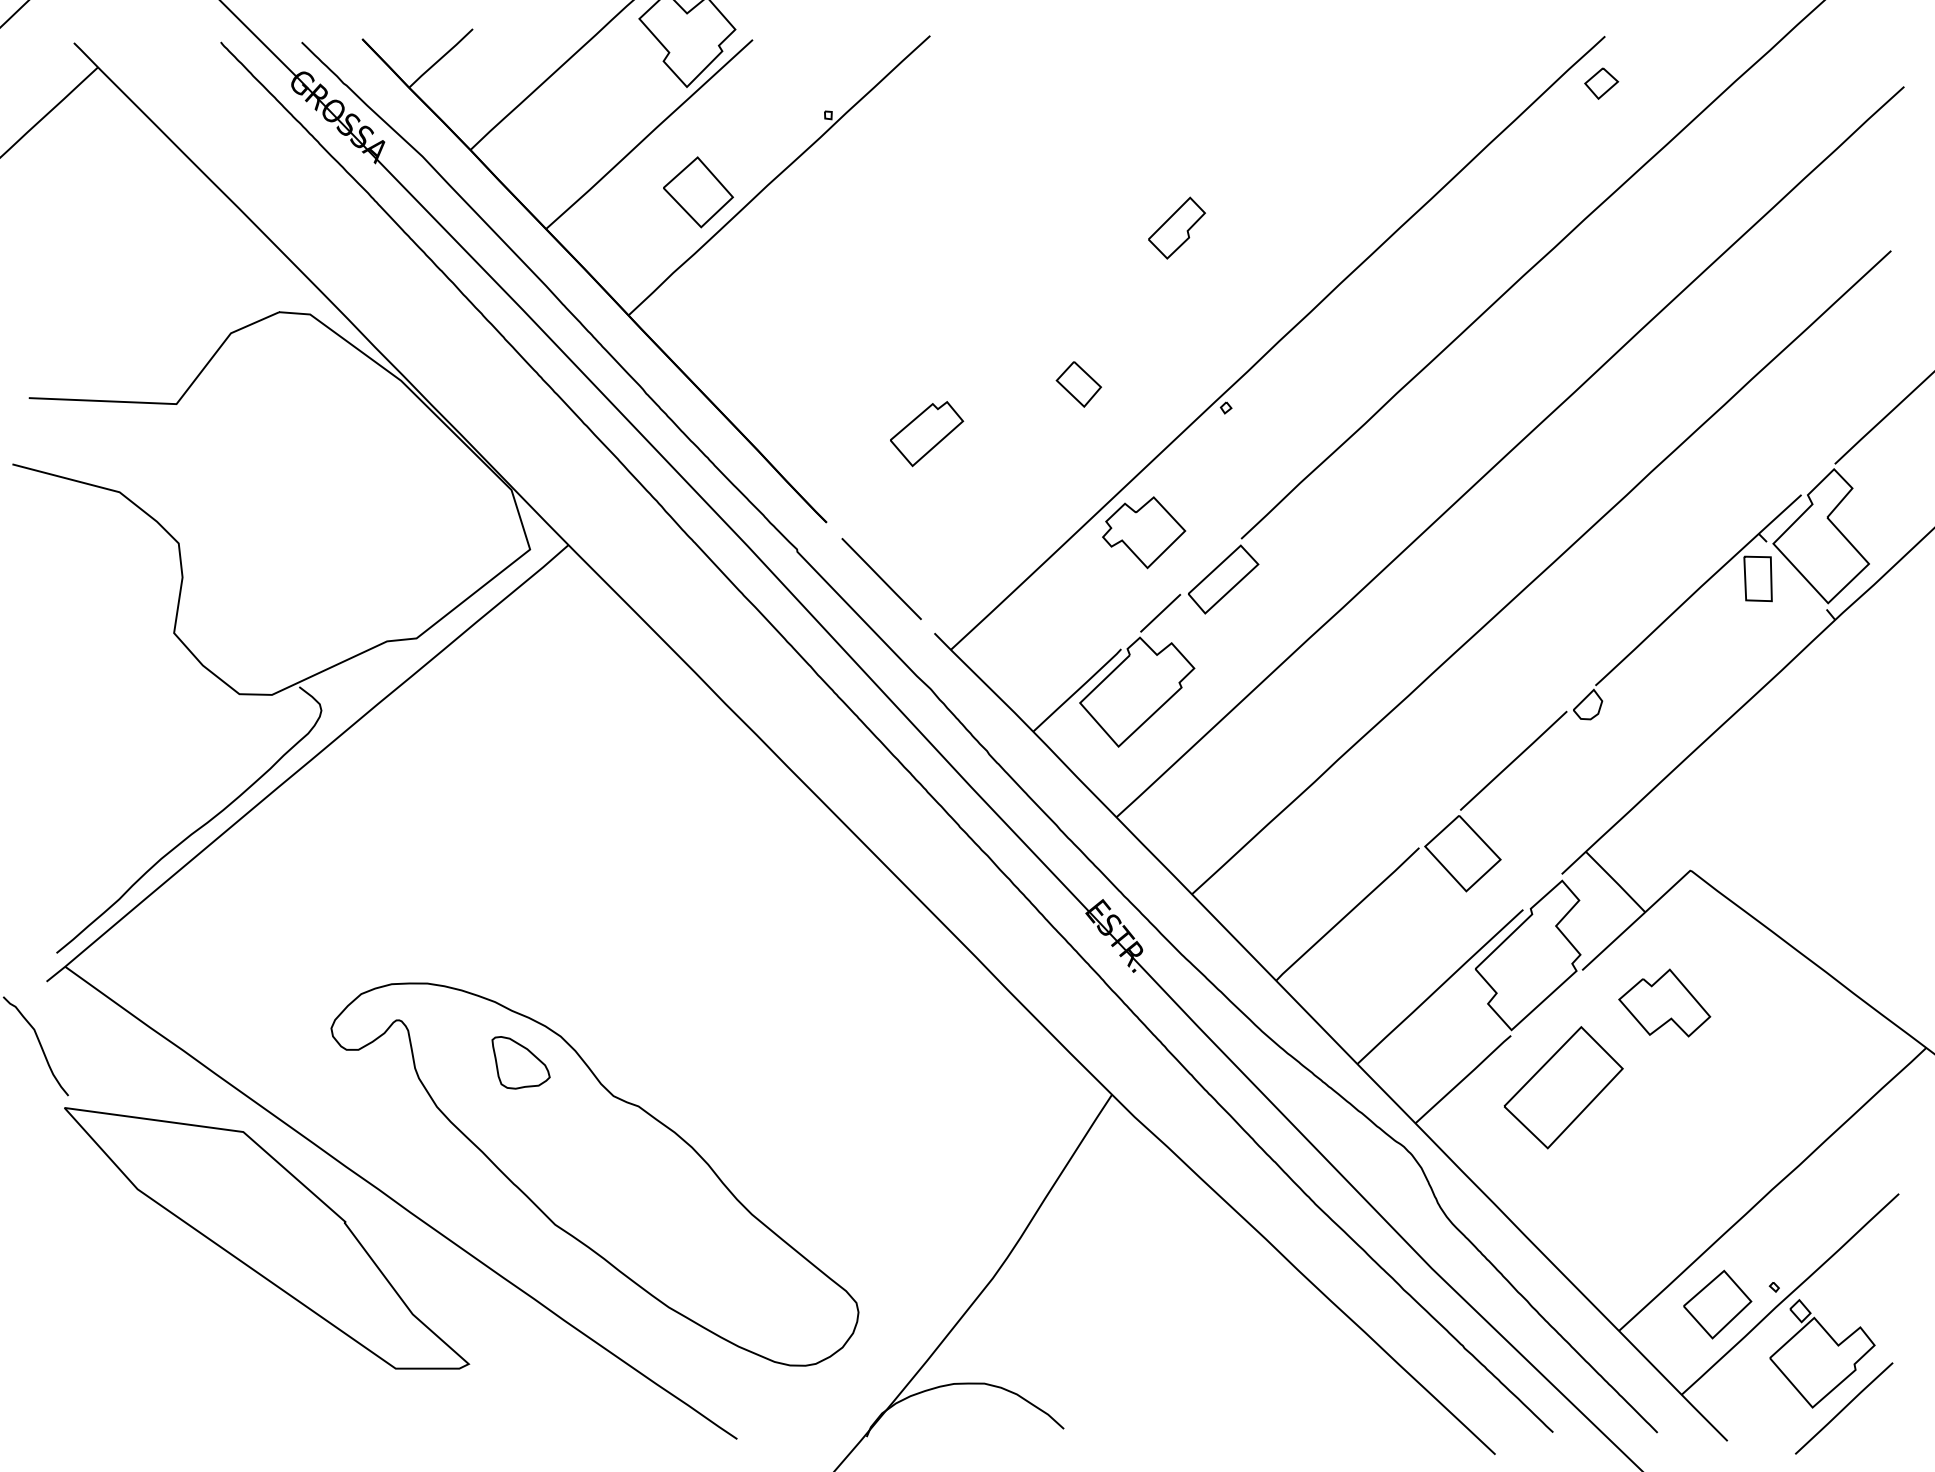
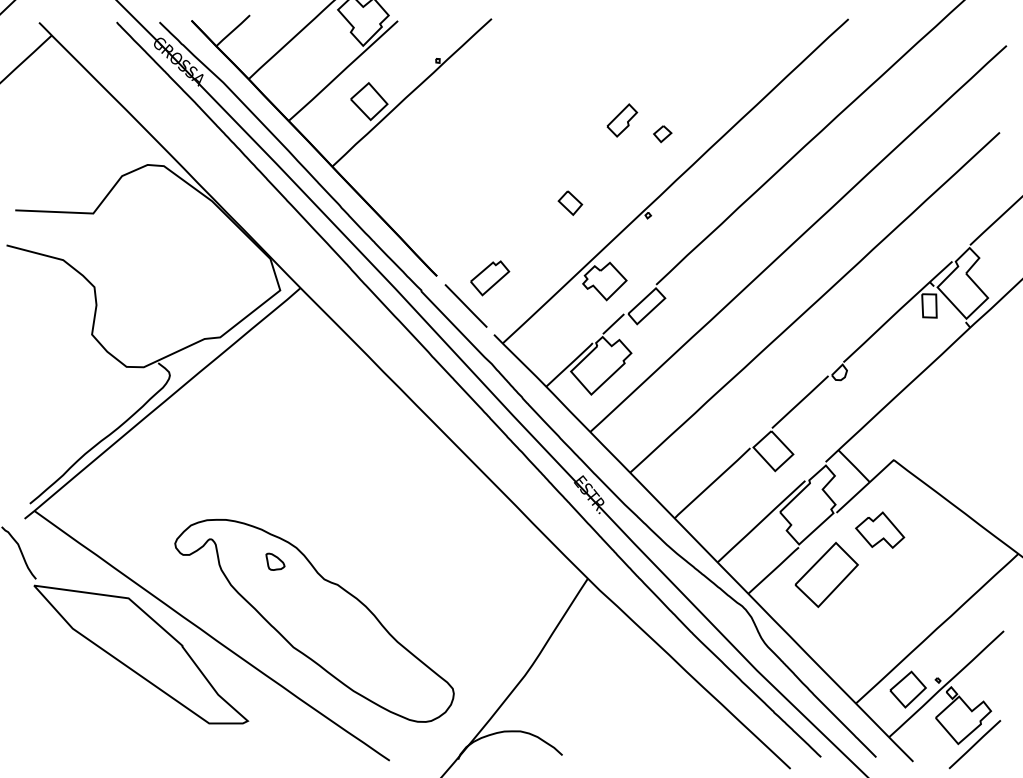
part: (1601, 84) -> (662, 134), moved
part: (927, 434) -> (490, 278), moved
part: (521, 1062) -> (275, 561), size x0.6

